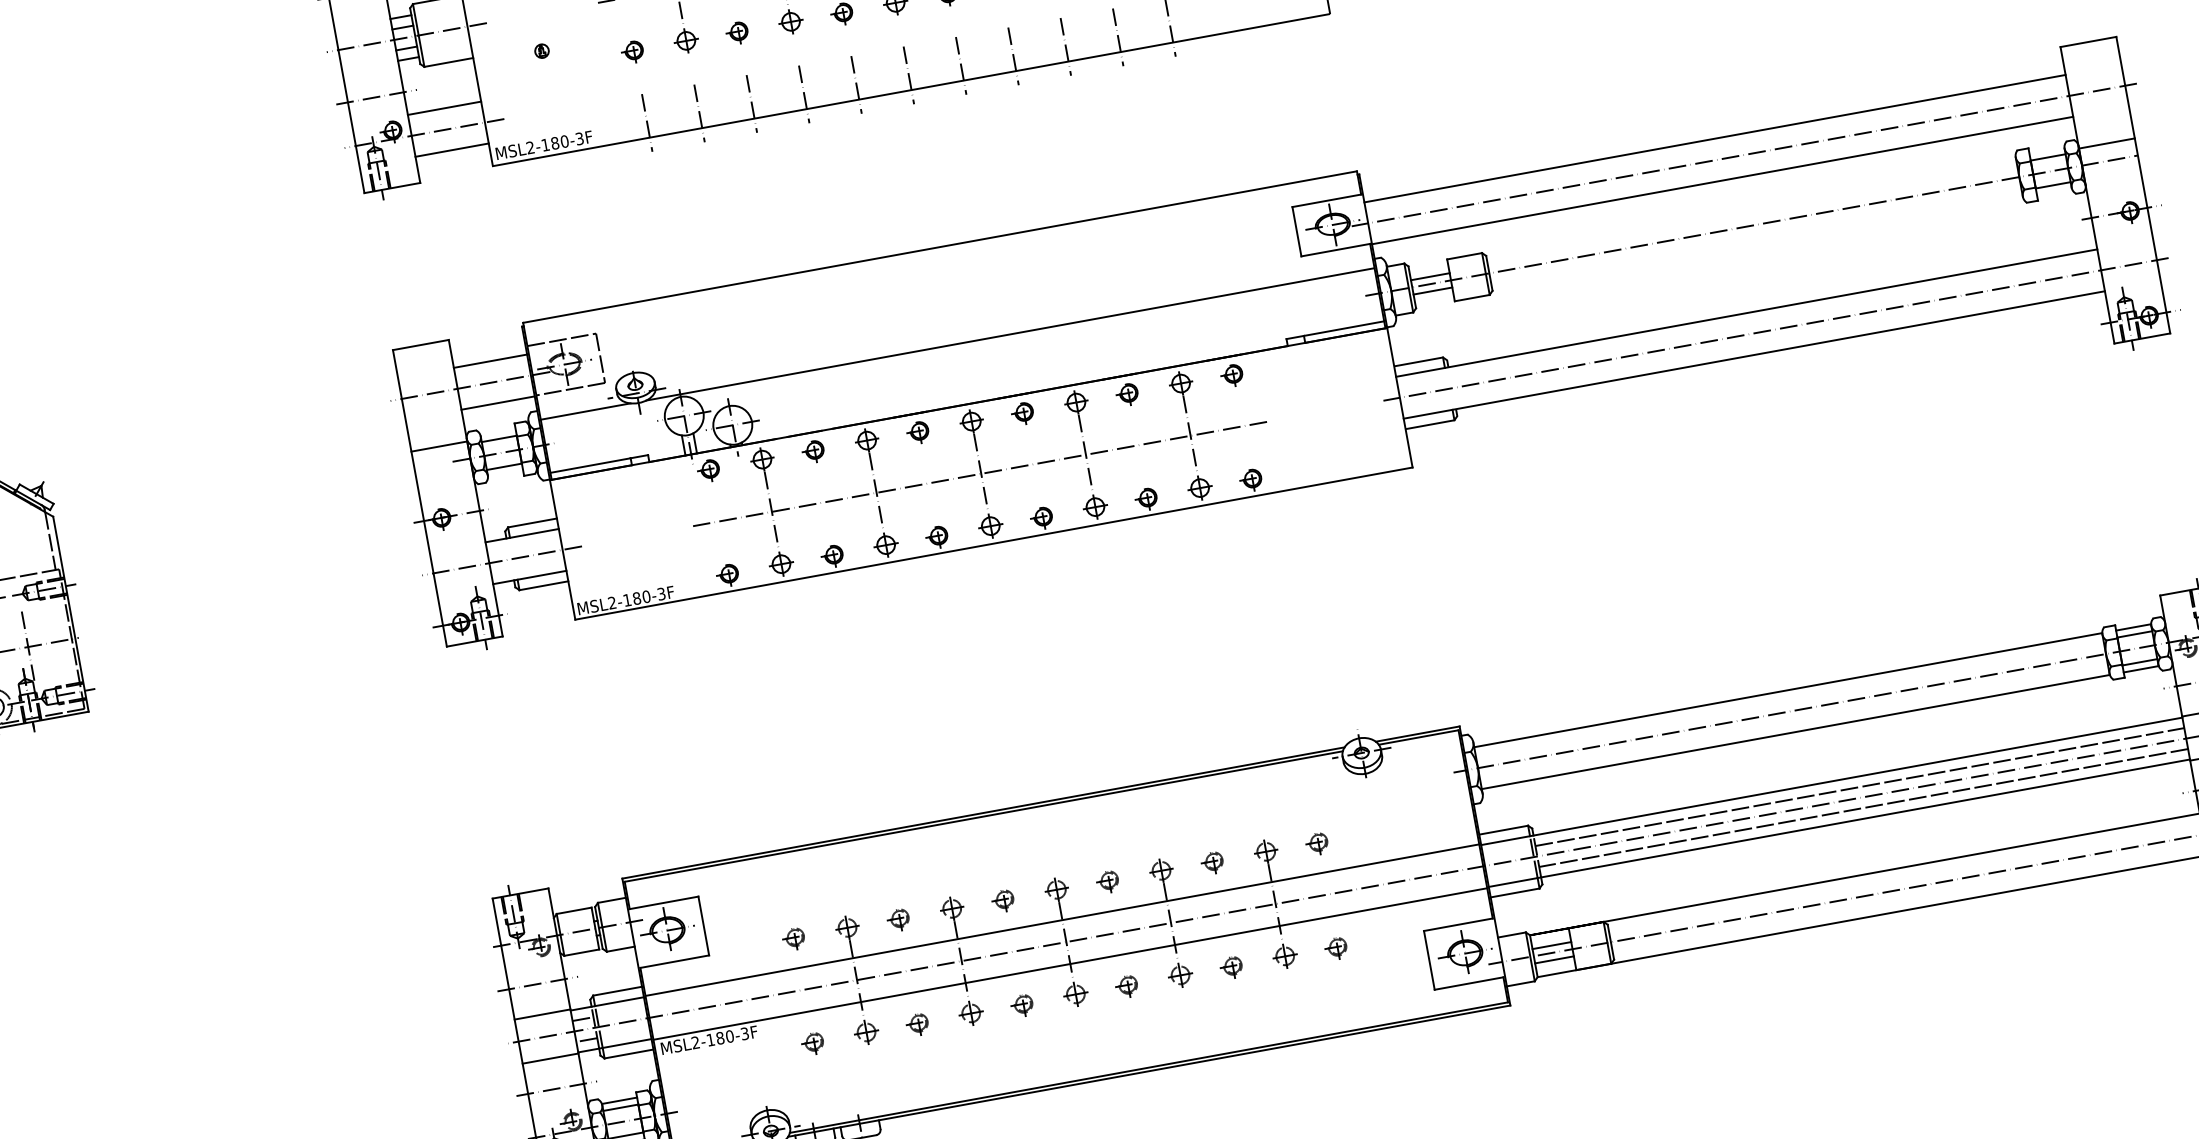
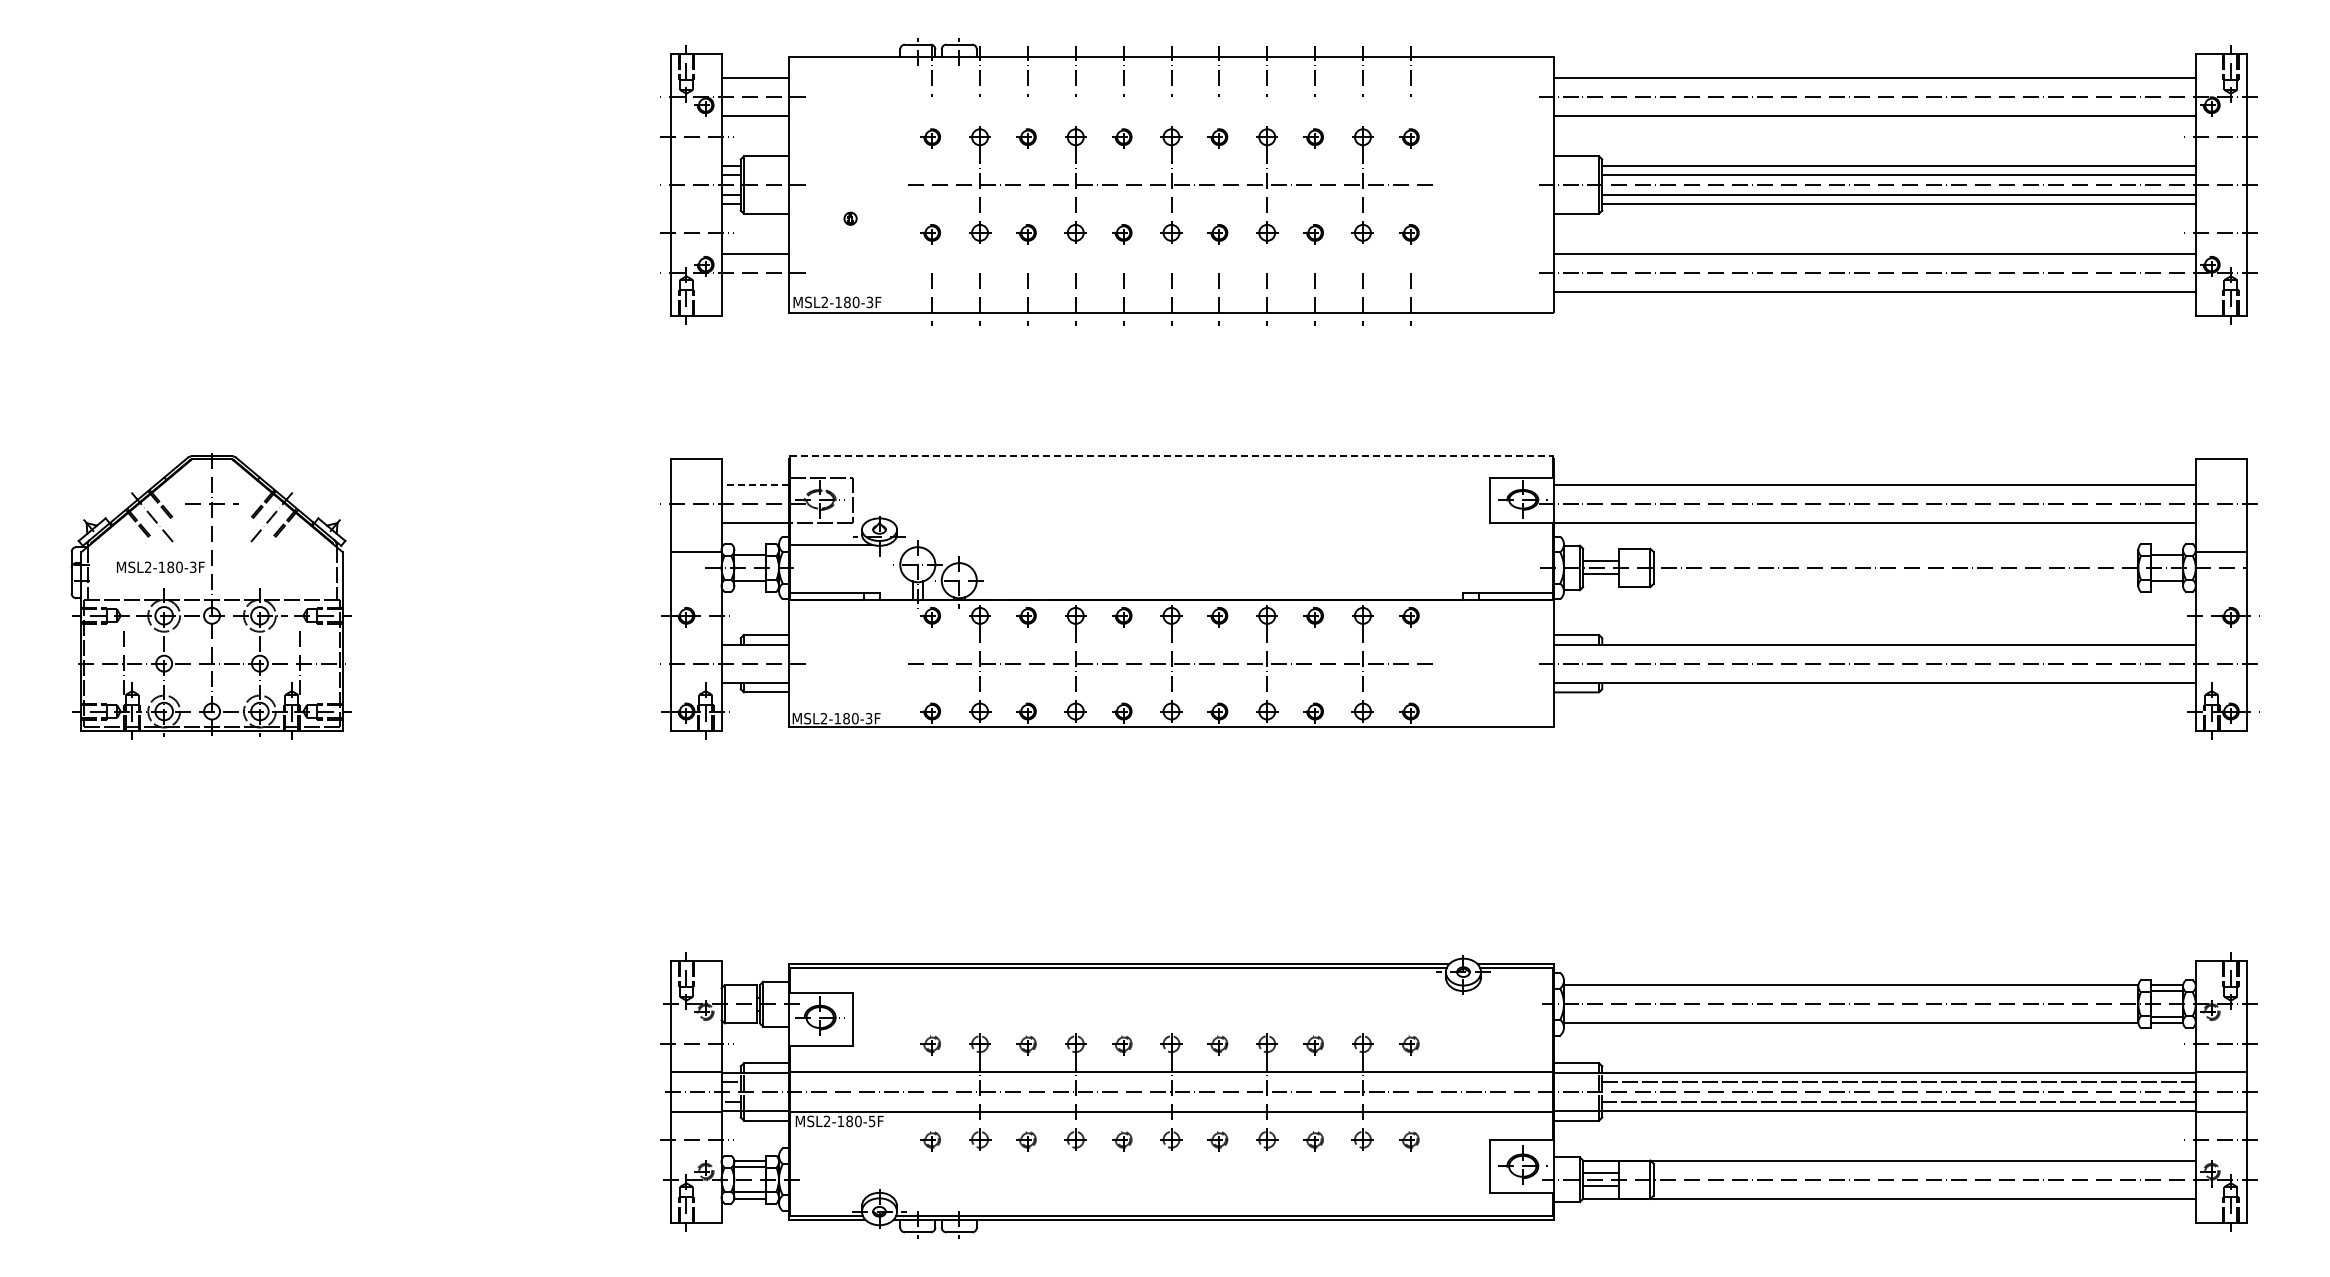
line: (451, 149) -> (754, 291), removed
line: (941, 247) -> (1172, 456), solid -> dashed
line: (1010, 334) -> (1219, 544), removed
line: (490, 360) -> (755, 484), solid -> dashed
text: (745, 1032) -> (872, 1120), MSL2-180-3F -> MSL2-180-5F

